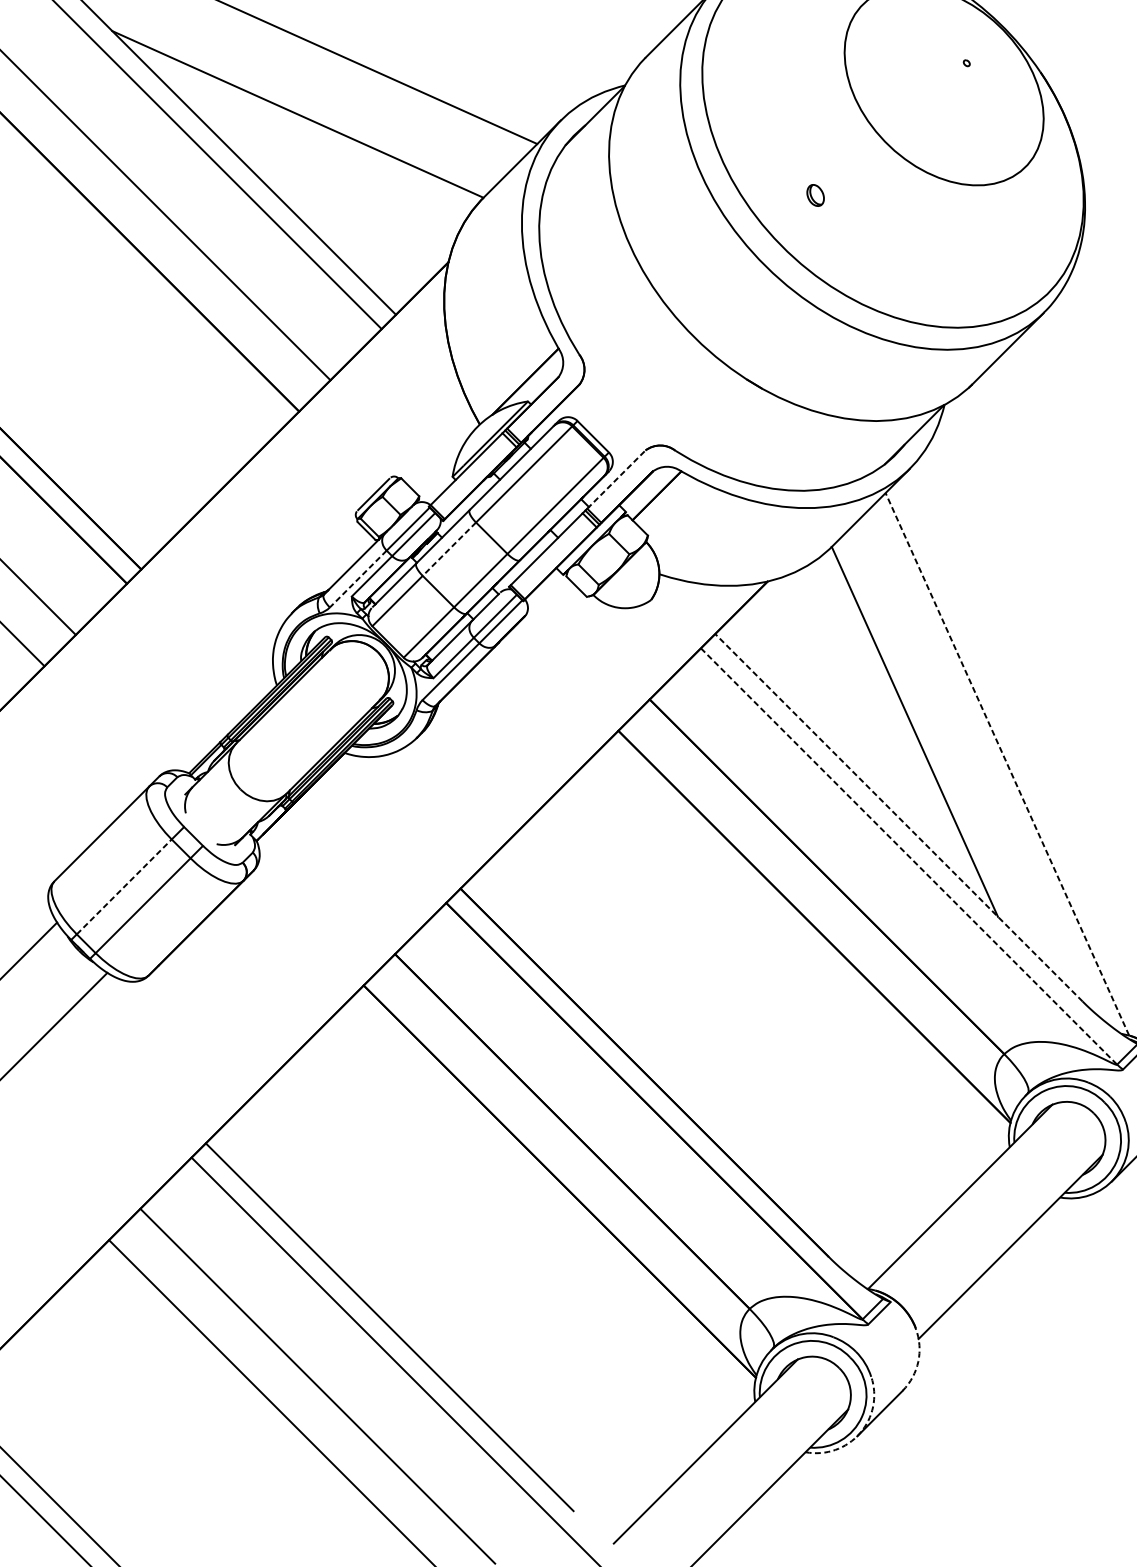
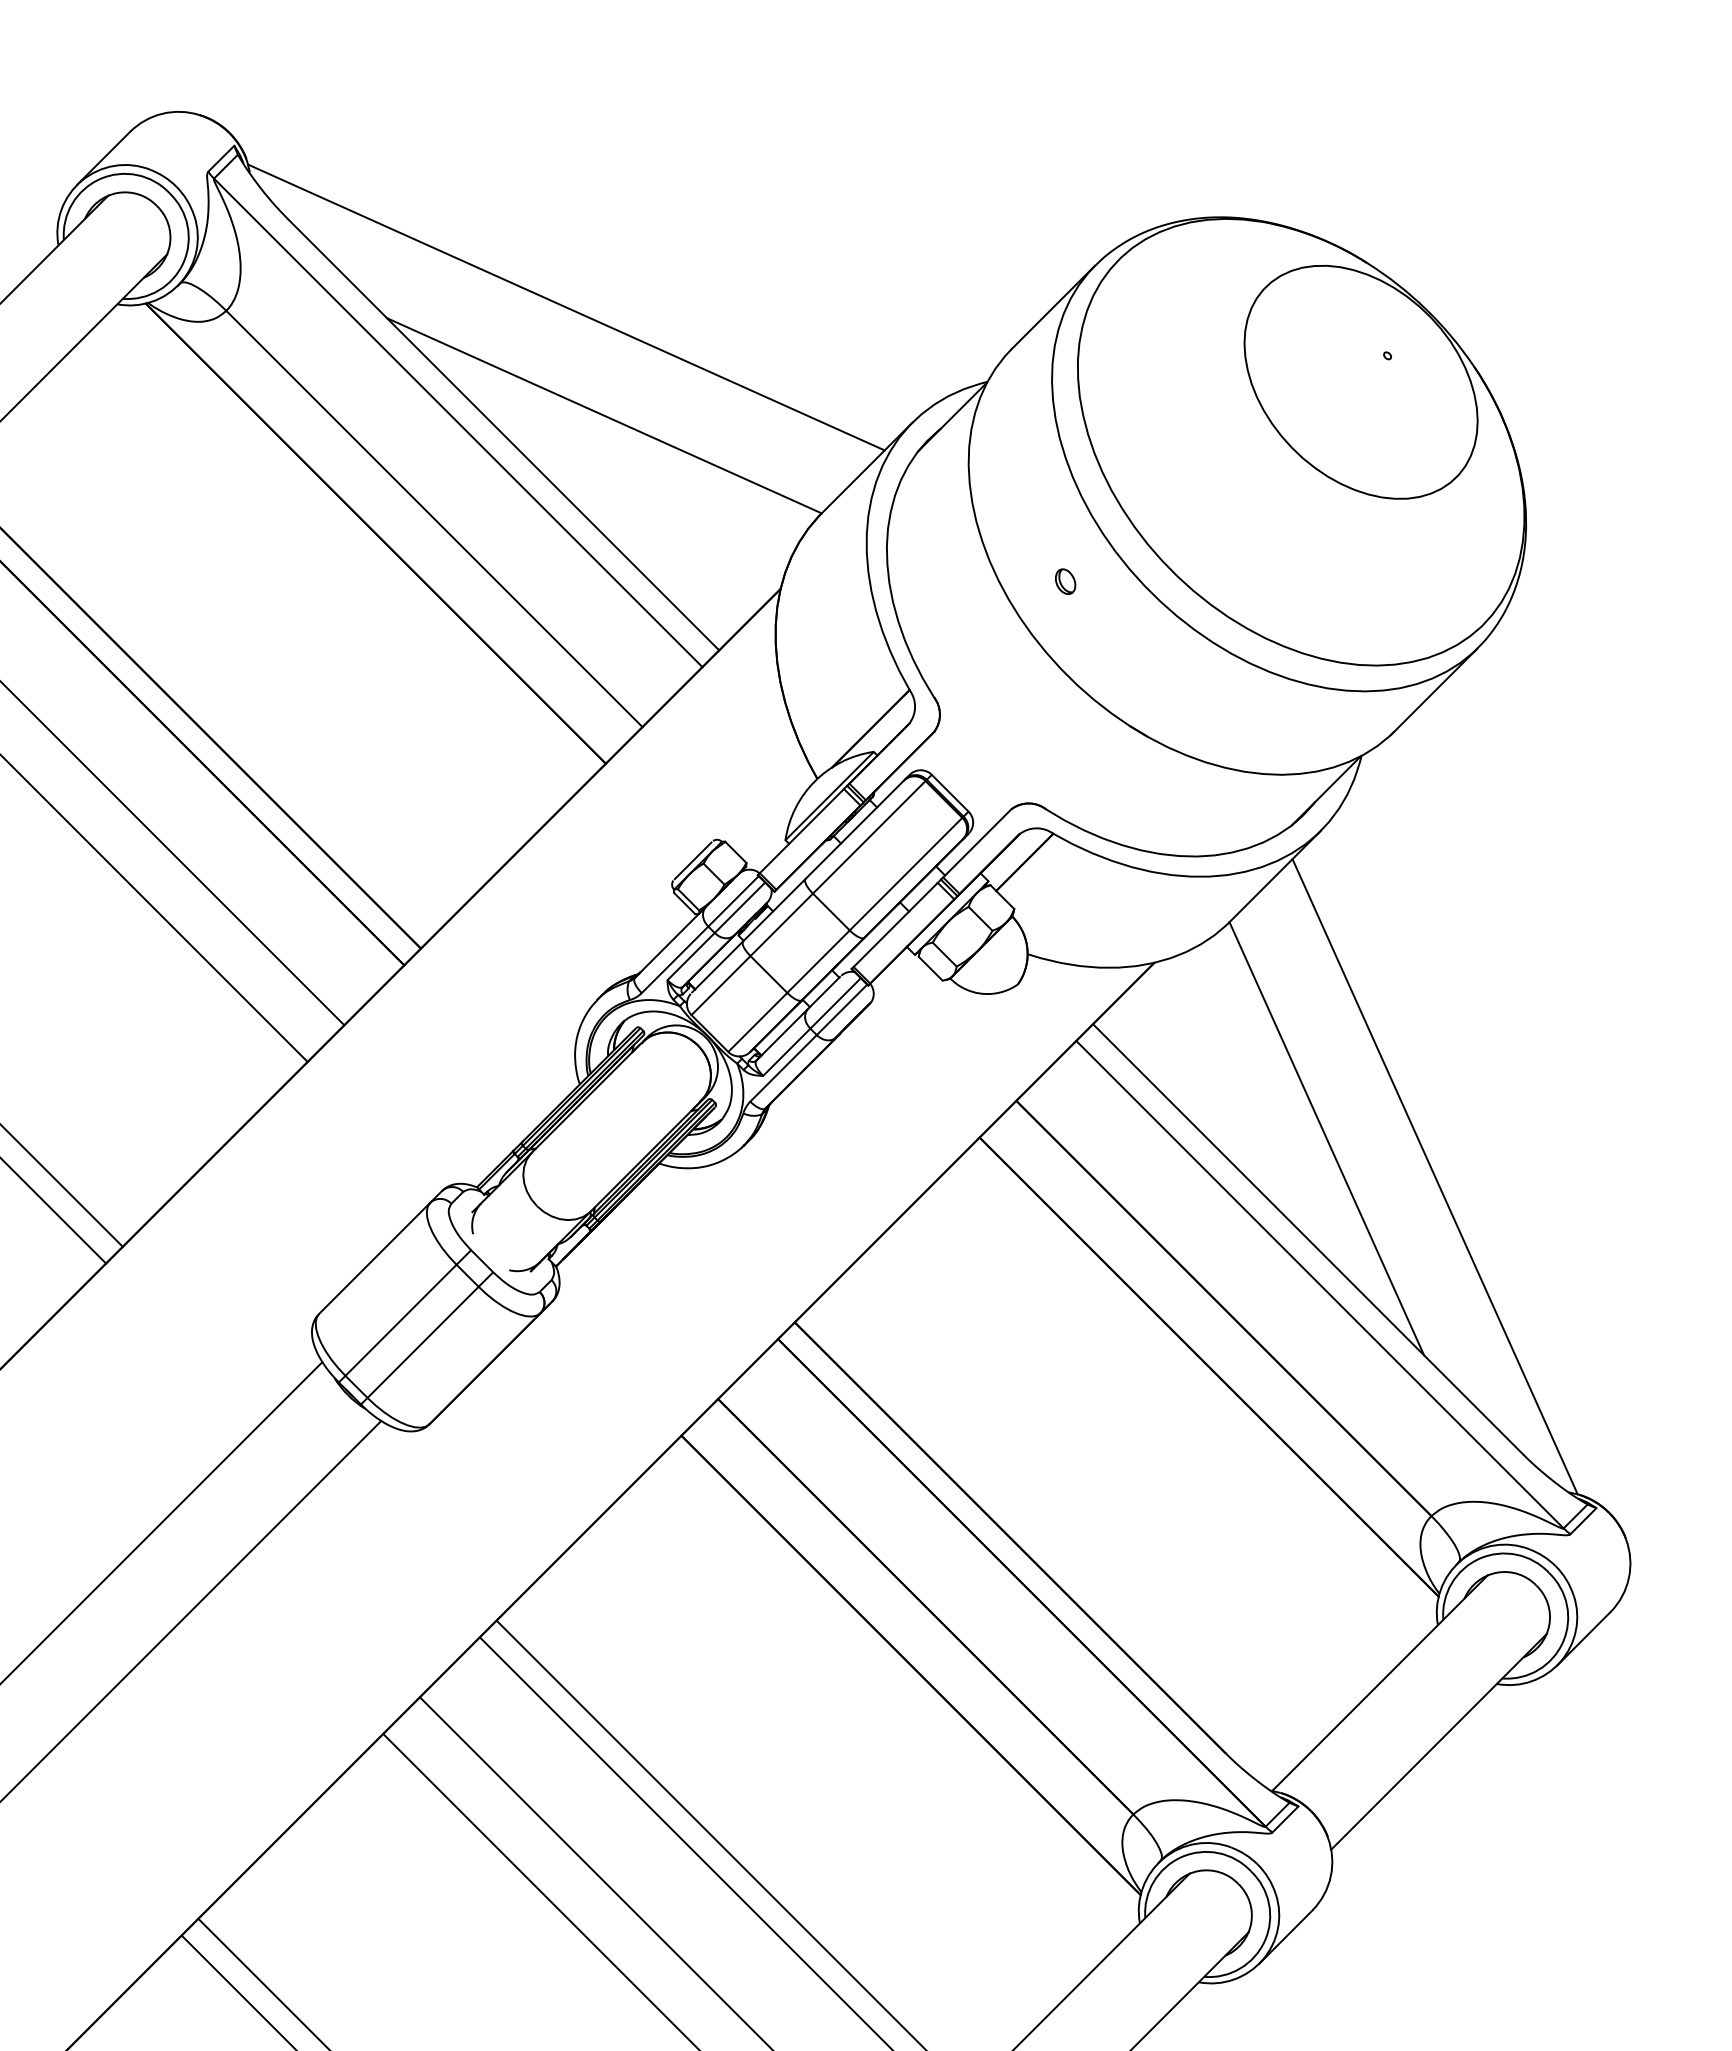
part: (815, 195) -> (1065, 581), moved
line: (616, 479) -> (977, 843), dashed -> solid
line: (449, 549) -> (781, 925), dashed -> solid
line: (357, 579) -> (674, 960), dashed -> solid
line: (1006, 764) -> (1434, 1176), dashed -> solid
line: (898, 817) -> (1307, 1239), dashed -> solid
line: (908, 856) -> (1319, 1284), dashed -> solid
line: (124, 887) -> (401, 1320), dashed -> solid
arc: (918, 1361) -> (1330, 1876), dashed -> solid
arc: (859, 1433) -> (1262, 1960), dashed -> solid

